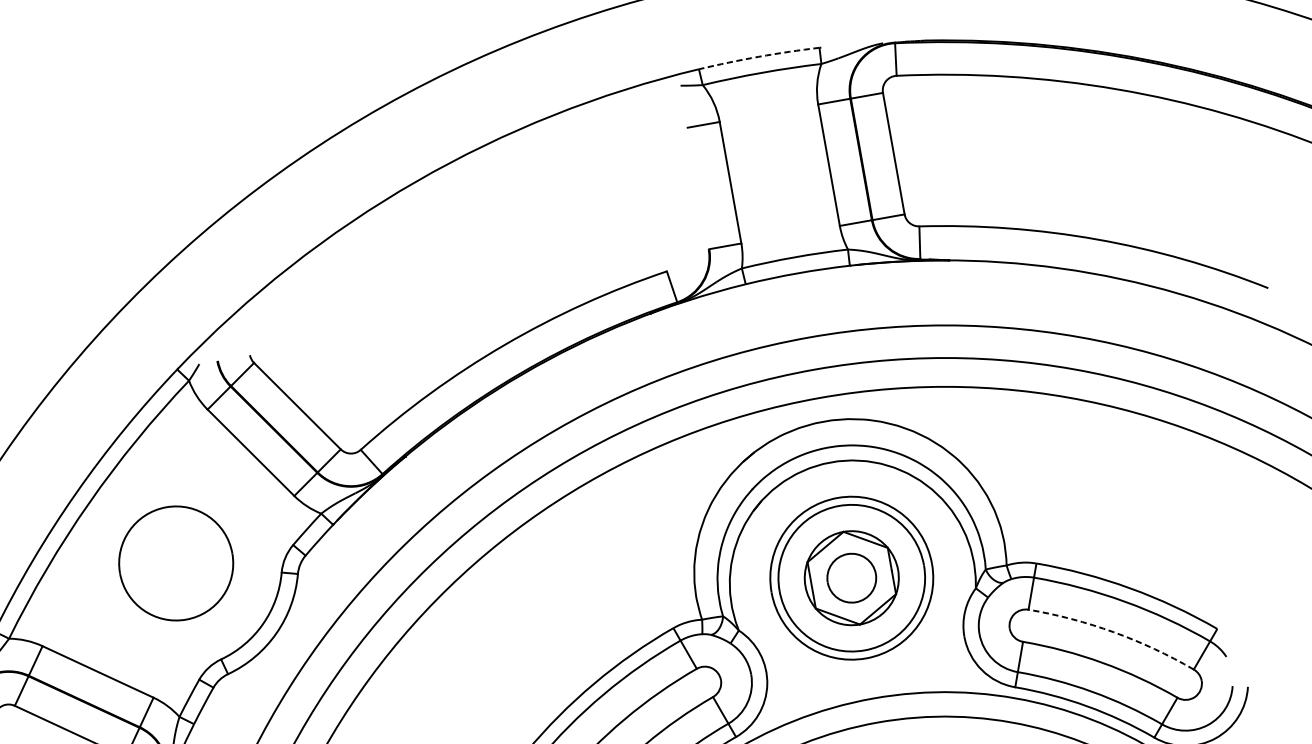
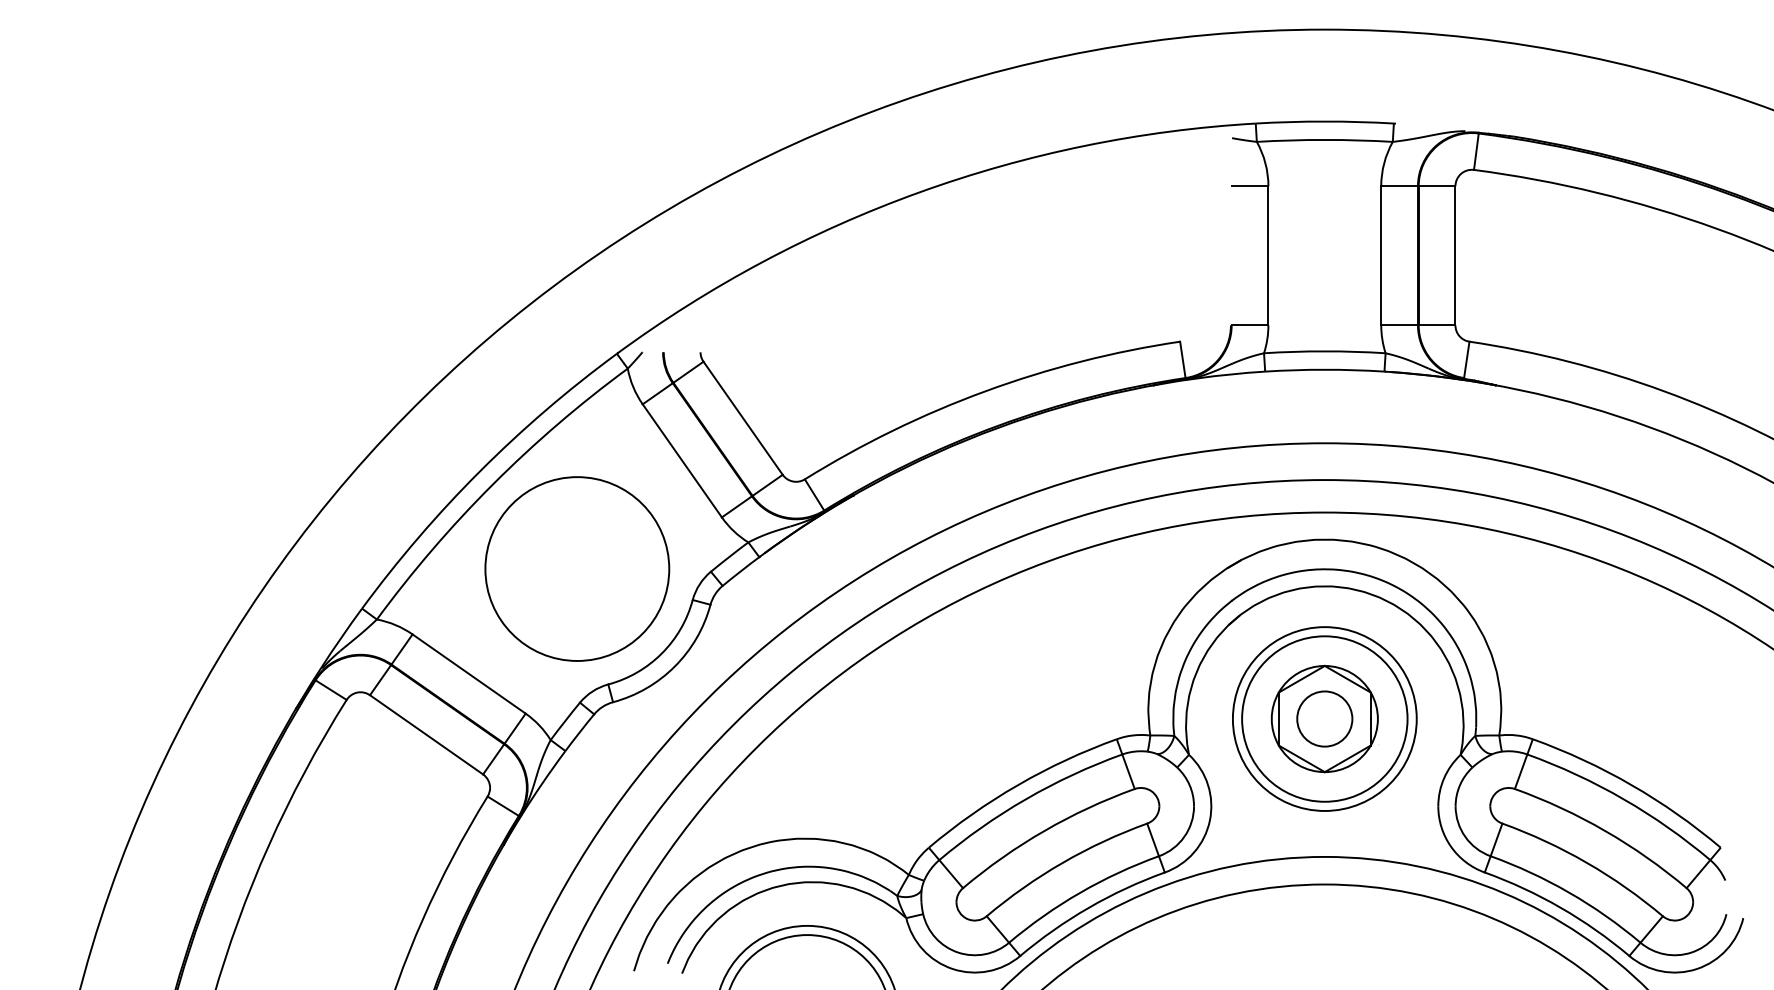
arc: (758, 56) -> (1324, 121), dashed -> solid
part: (176, 562) -> (577, 568), size x1.43
arc: (1114, 631) -> (1605, 830), dashed -> solid

